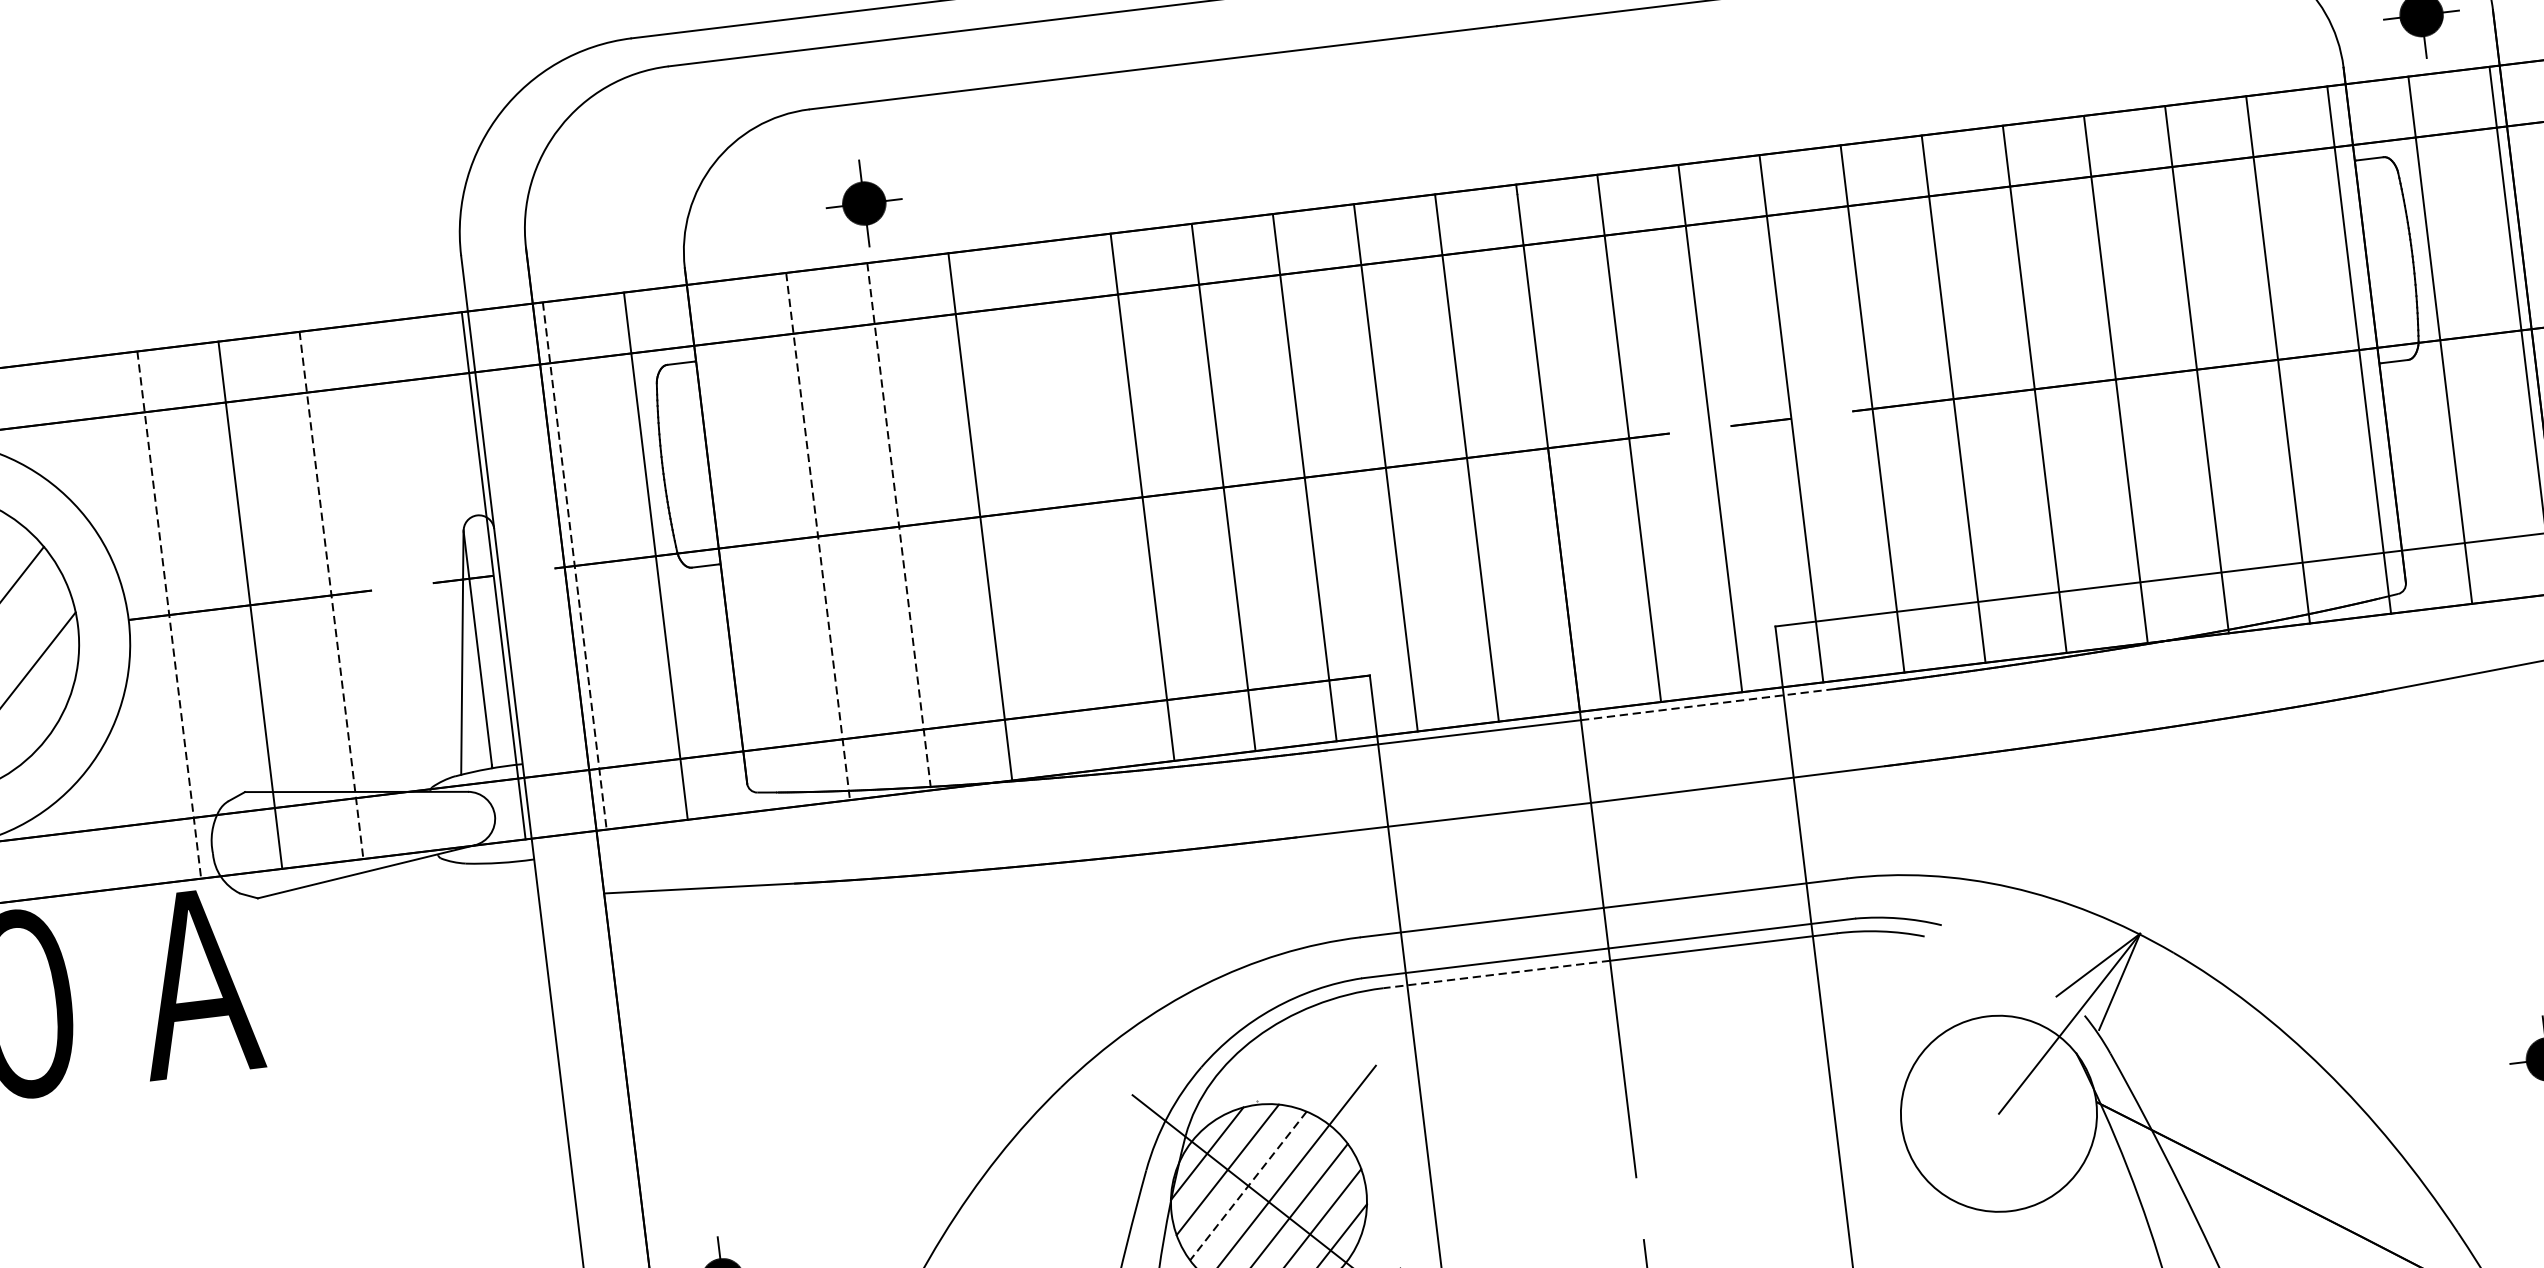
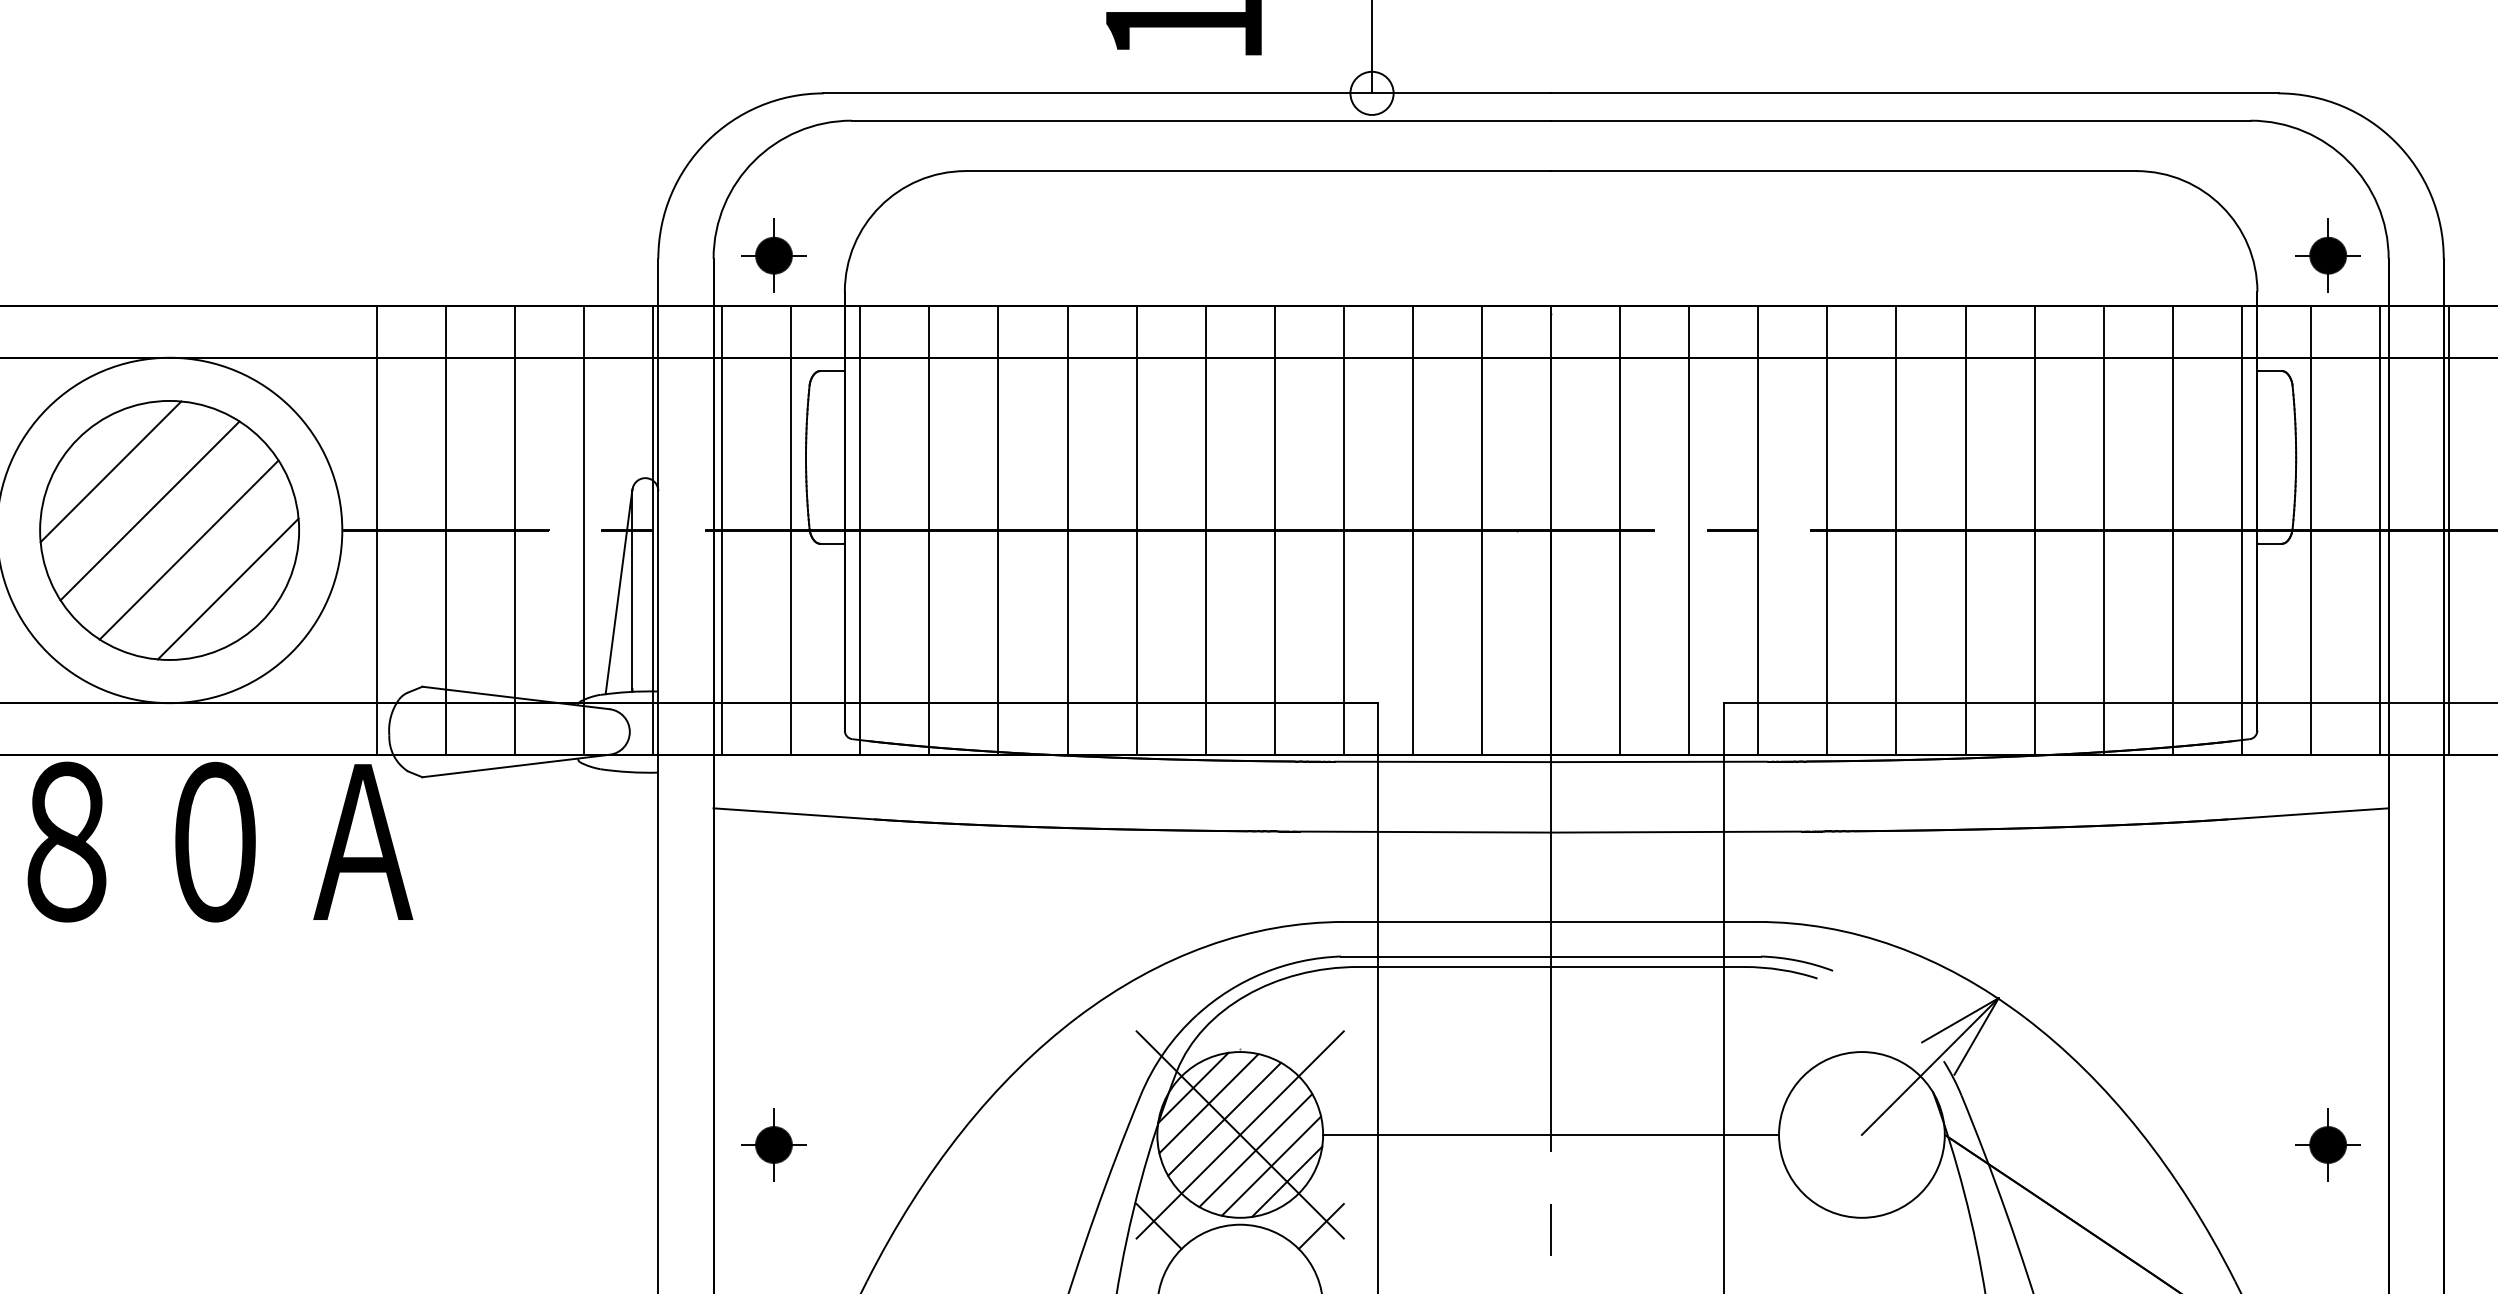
part: (863, 203) -> (773, 255), moved
line: (1061, 507) -> (1136, 530), added
line: (899, 527) -> (998, 531), dashed -> solid
line: (818, 537) -> (929, 531), dashed -> solid
line: (737, 546) -> (860, 530), added
line: (575, 567) -> (722, 531), dashed -> solid
line: (412, 584) -> (584, 529), added
line: (332, 595) -> (515, 530), dashed -> solid
line: (168, 615) -> (376, 530), dashed -> solid
line: (1708, 704) -> (1659, 761), dashed -> solid
line: (1496, 973) -> (1454, 966), dashed -> solid
line: (1634, 1157) -> (1551, 1134), added
line: (1248, 1186) -> (1224, 1119), dashed -> solid

